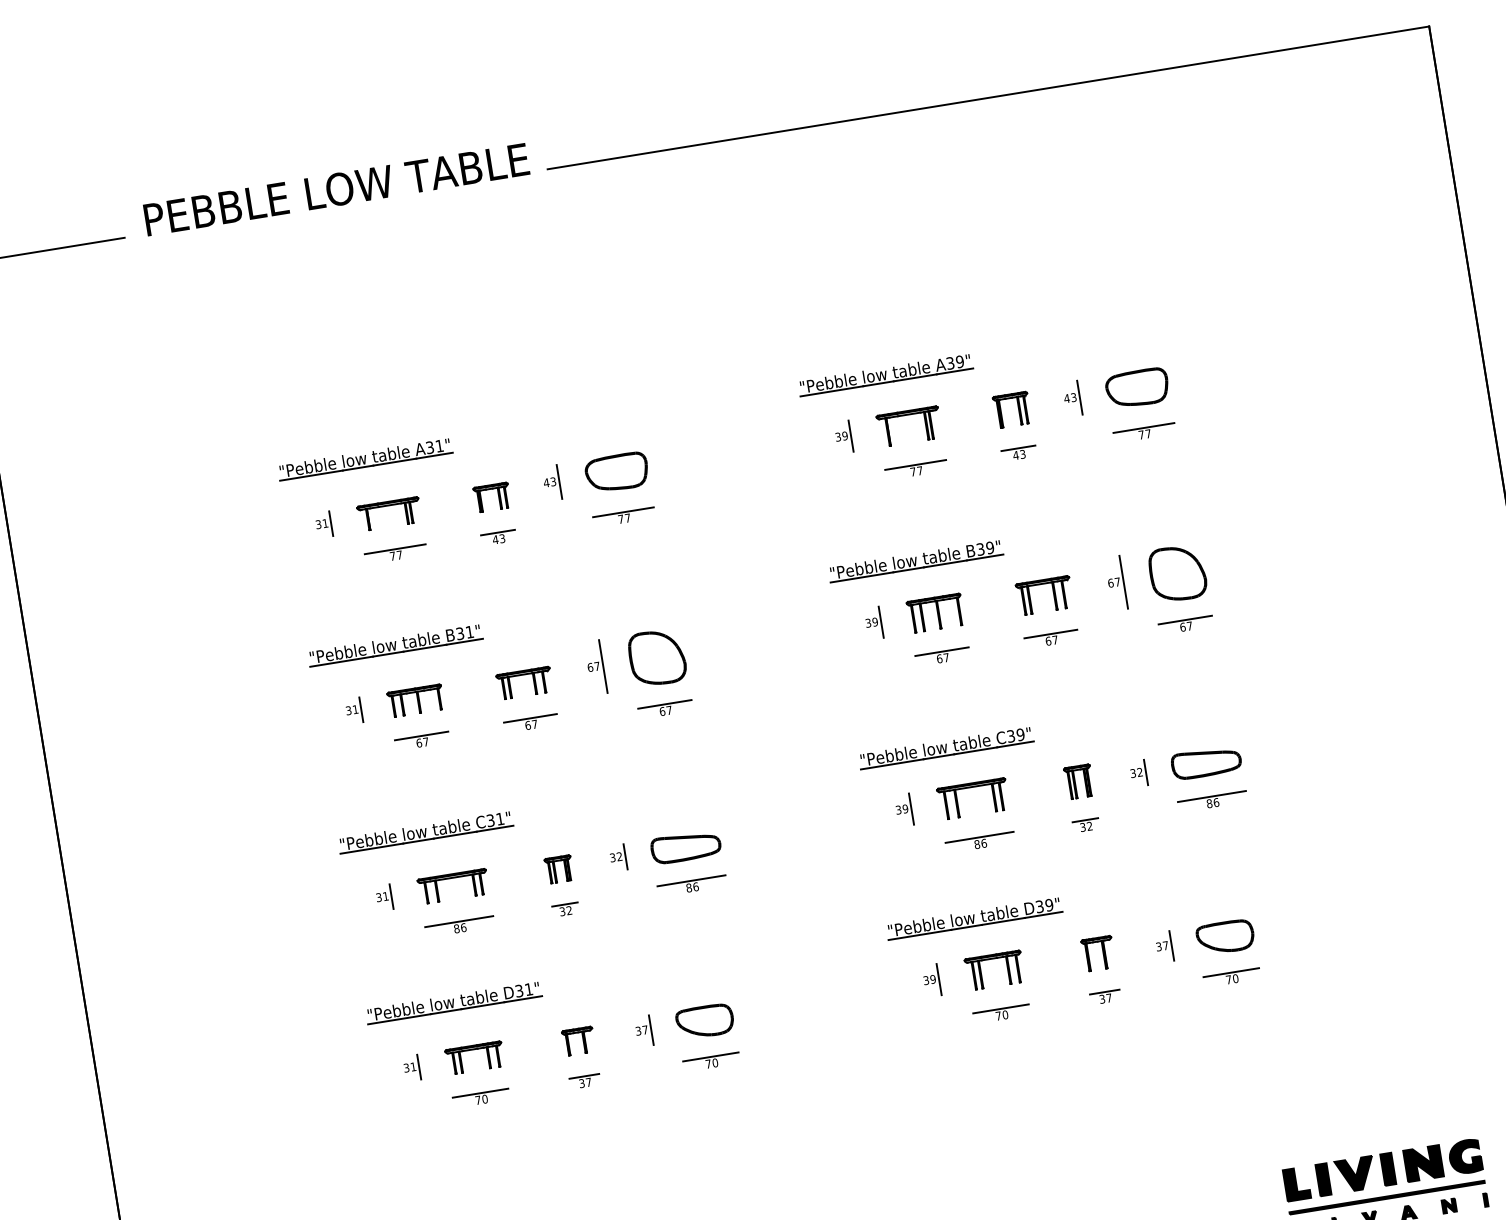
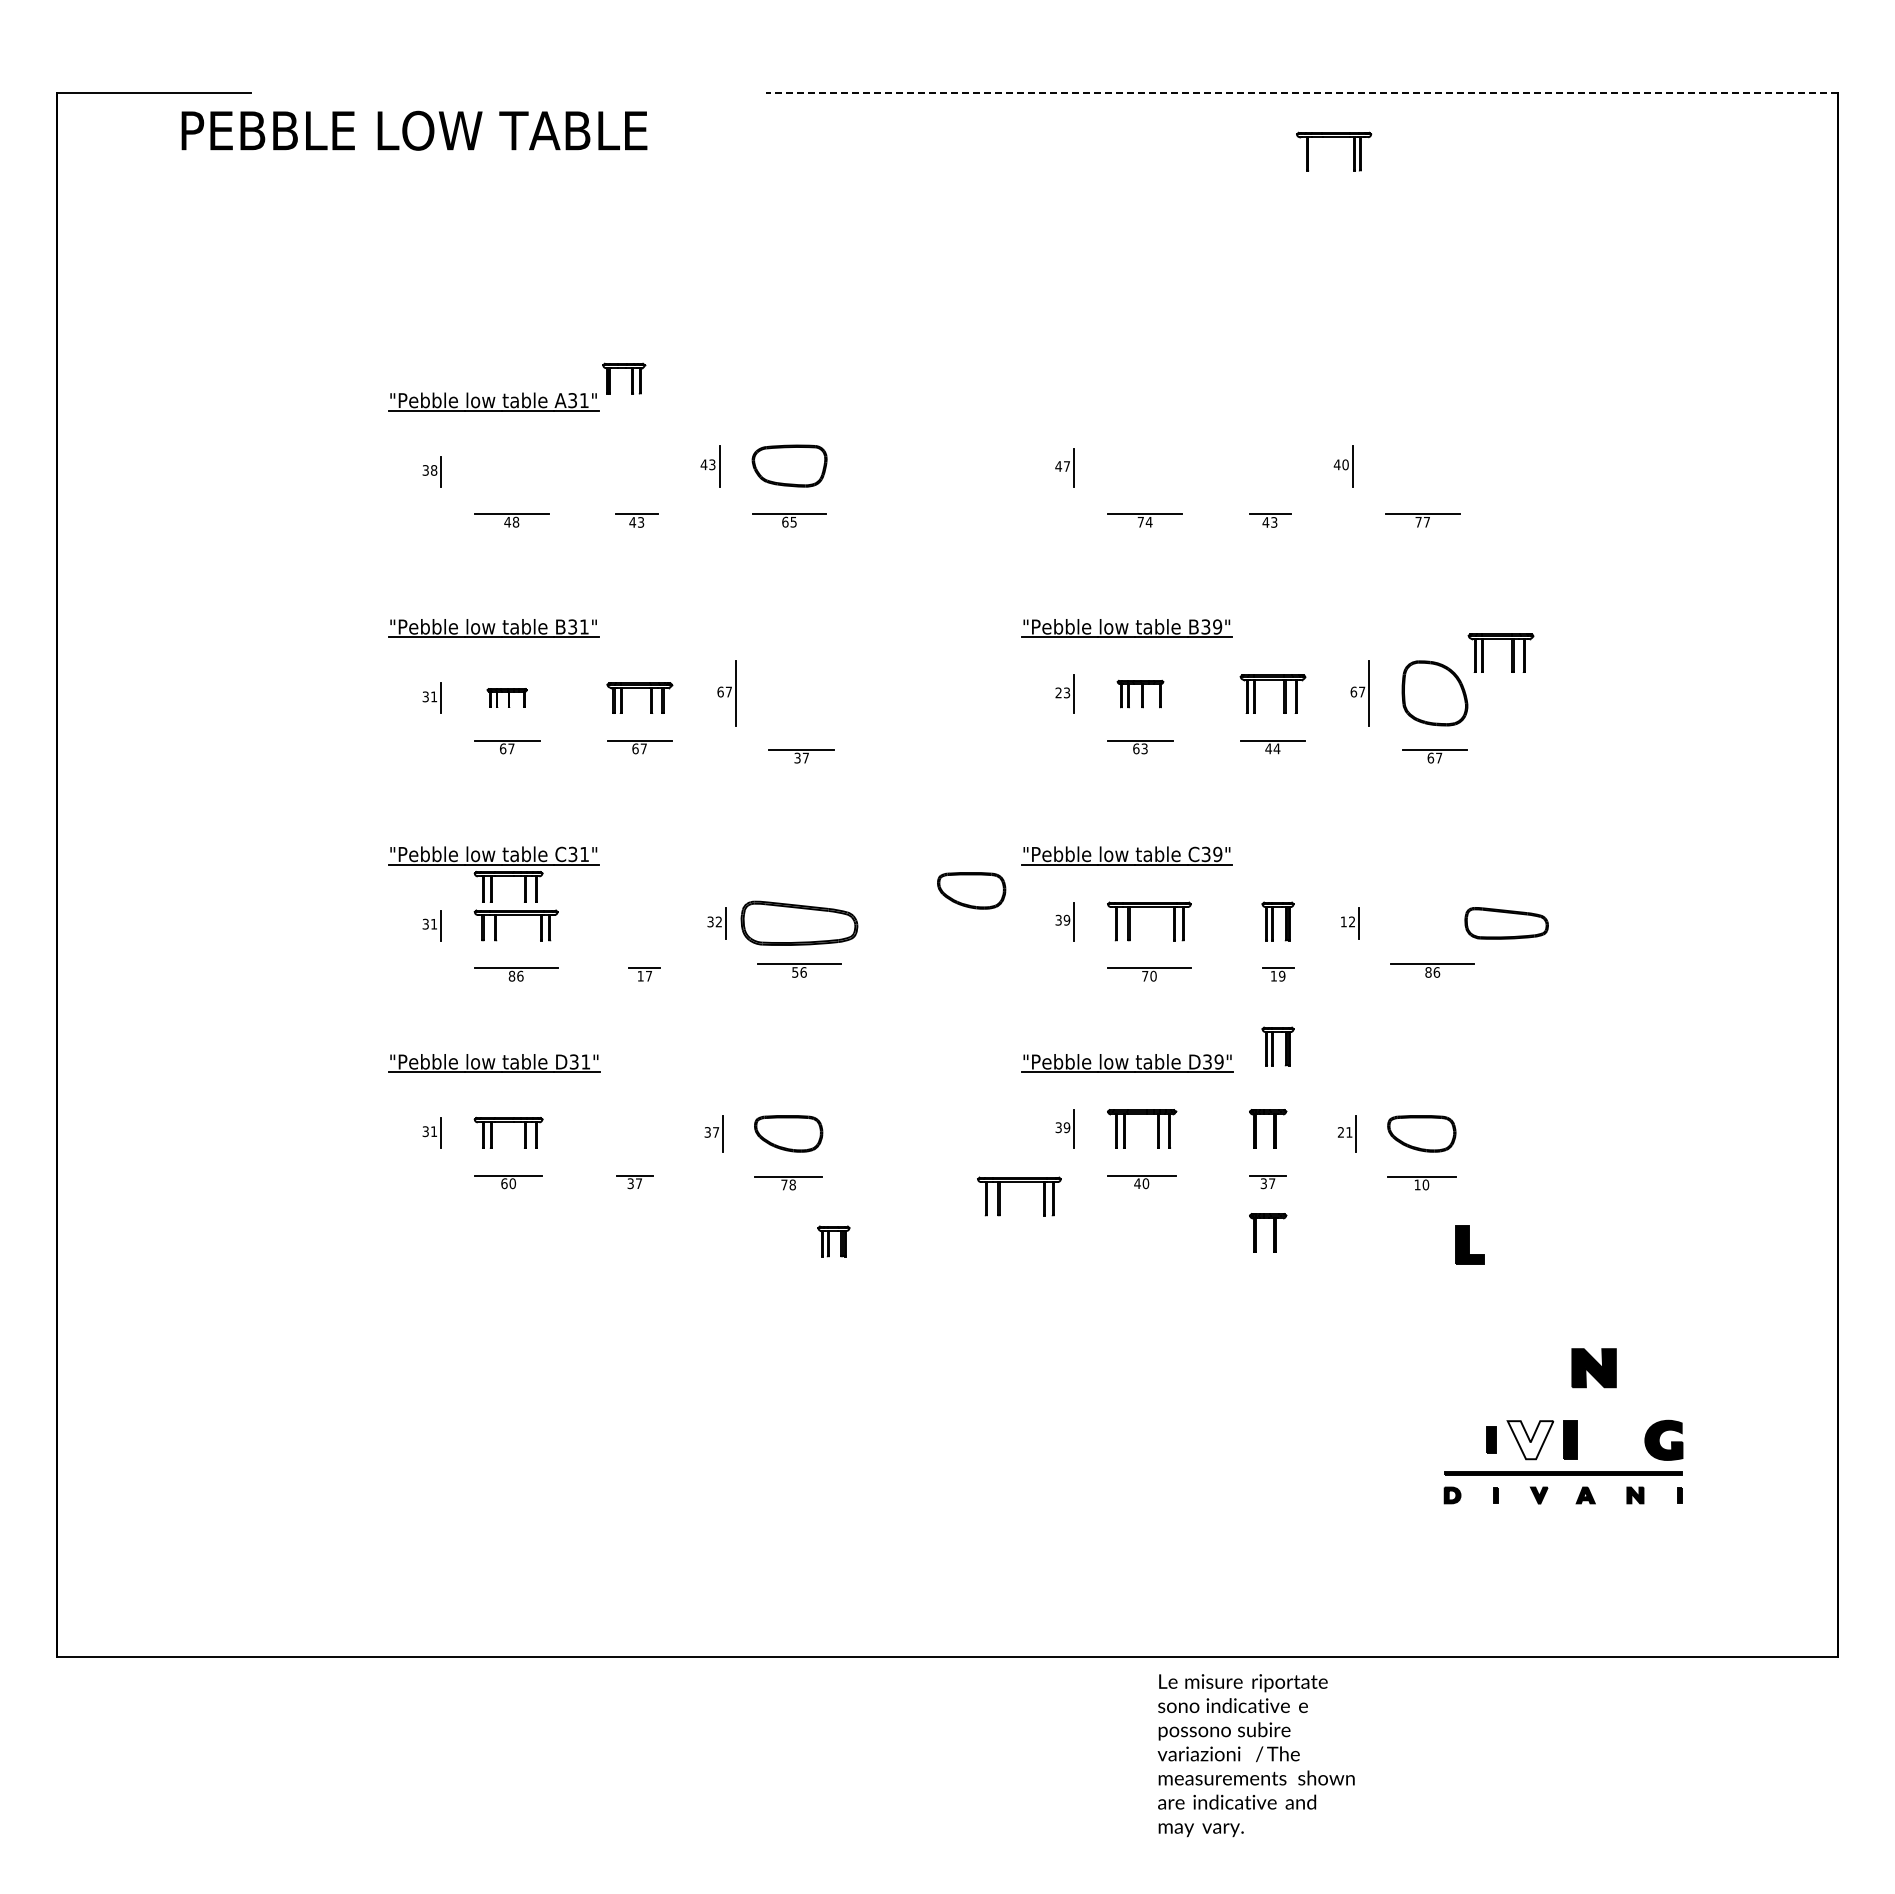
line: (988, 98) -> (1301, 93), solid -> dashed
text: (336, 189) -> (414, 130), moved
part: (885, 374) -> (1126, 401), removed
part: (1137, 387) -> (1422, 465), removed
text: (1073, 397) -> (1345, 464), 43 -> 40
part: (1018, 408) -> (1277, 467), removed
part: (907, 414) -> (1334, 137), moved
text: (841, 436) -> (1062, 466), 39 -> 47
text: (919, 471) -> (1148, 522), 77 -> 74
part: (498, 496) -> (631, 378), moved
part: (387, 505) -> (511, 461), removed
text: (624, 518) -> (789, 521), 77 -> 65
text: (325, 523) -> (434, 470), 31 -> 38
part: (1235, 529) -> (1511, 652), added
text: (395, 555) -> (511, 521), 77 -> 48
part: (935, 612) -> (1140, 693), size x0.7
text: (871, 622) -> (1062, 692), 39 -> 23
text: (1051, 640) -> (1272, 748), 67 -> 44
part: (657, 657) -> (801, 693), removed
text: (946, 657) -> (1144, 748), 67 -> 63
part: (415, 700) -> (506, 697), size x0.6
text: (662, 711) -> (797, 757), 67 -> 37
part: (1206, 762) -> (1506, 923), moved
text: (1132, 773) -> (1343, 921), 32 -> 12
part: (823, 797) -> (971, 890), added
text: (1085, 826) -> (1277, 975), 32 -> 19
text: (980, 843) -> (1149, 975), 86 -> 70
part: (440, 847) -> (508, 876), added
part: (686, 847) -> (799, 923), size x1.4
part: (558, 869) -> (833, 1241), moved
part: (1095, 884) -> (1277, 1046), added
text: (689, 888) -> (795, 972), 86 -> 56
text: (565, 910) -> (644, 975), 32 -> 17
text: (1162, 946) -> (1345, 1132), 37 -> 21
text: (1228, 979) -> (1417, 1184), 70 -> 10
text: (998, 1015) -> (1137, 1183), 70 -> 40
part: (901, 1030) -> (1019, 1182), added
part: (1112, 1038) -> (1268, 1232), added
part: (578, 1040) -> (634, 1132), removed
text: (715, 1062) -> (792, 1184), 70 -> 78
text: (478, 1100) -> (504, 1183), 70 -> 60
part: (1423, 1163) -> (1593, 1368), moved
fill: (1355, 1174) -> (1530, 1440), removed
part: (1323, 1179) -> (1491, 1439), size x0.7
part: (1296, 1183) -> (1469, 1244), moved

